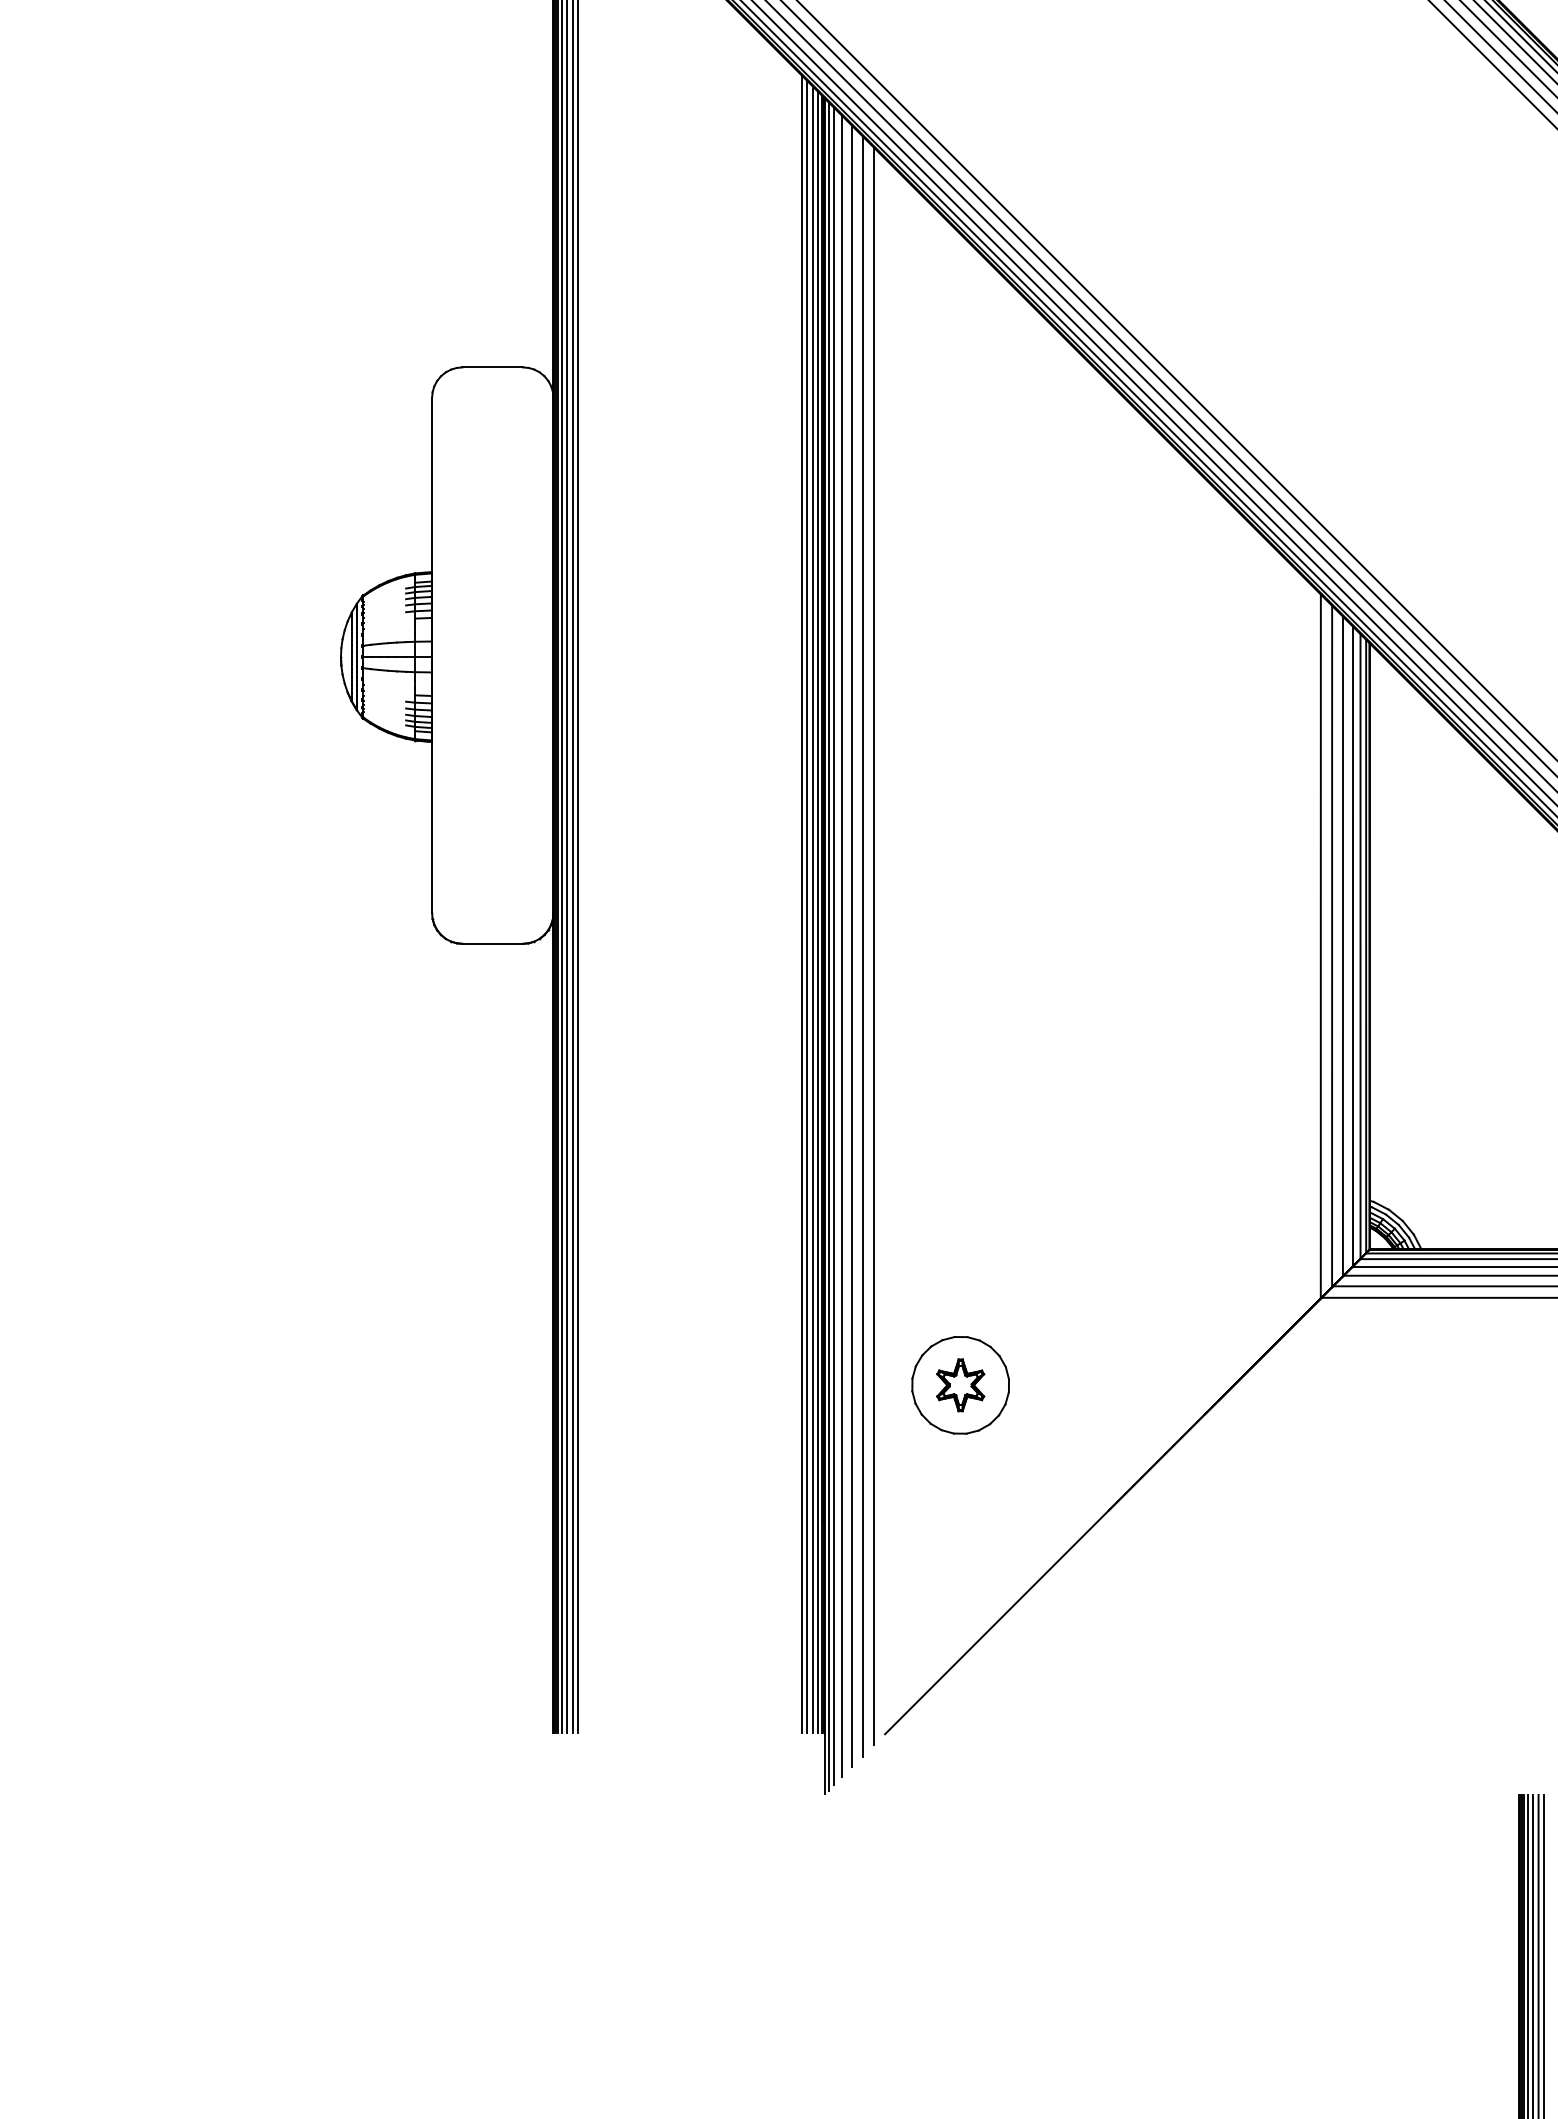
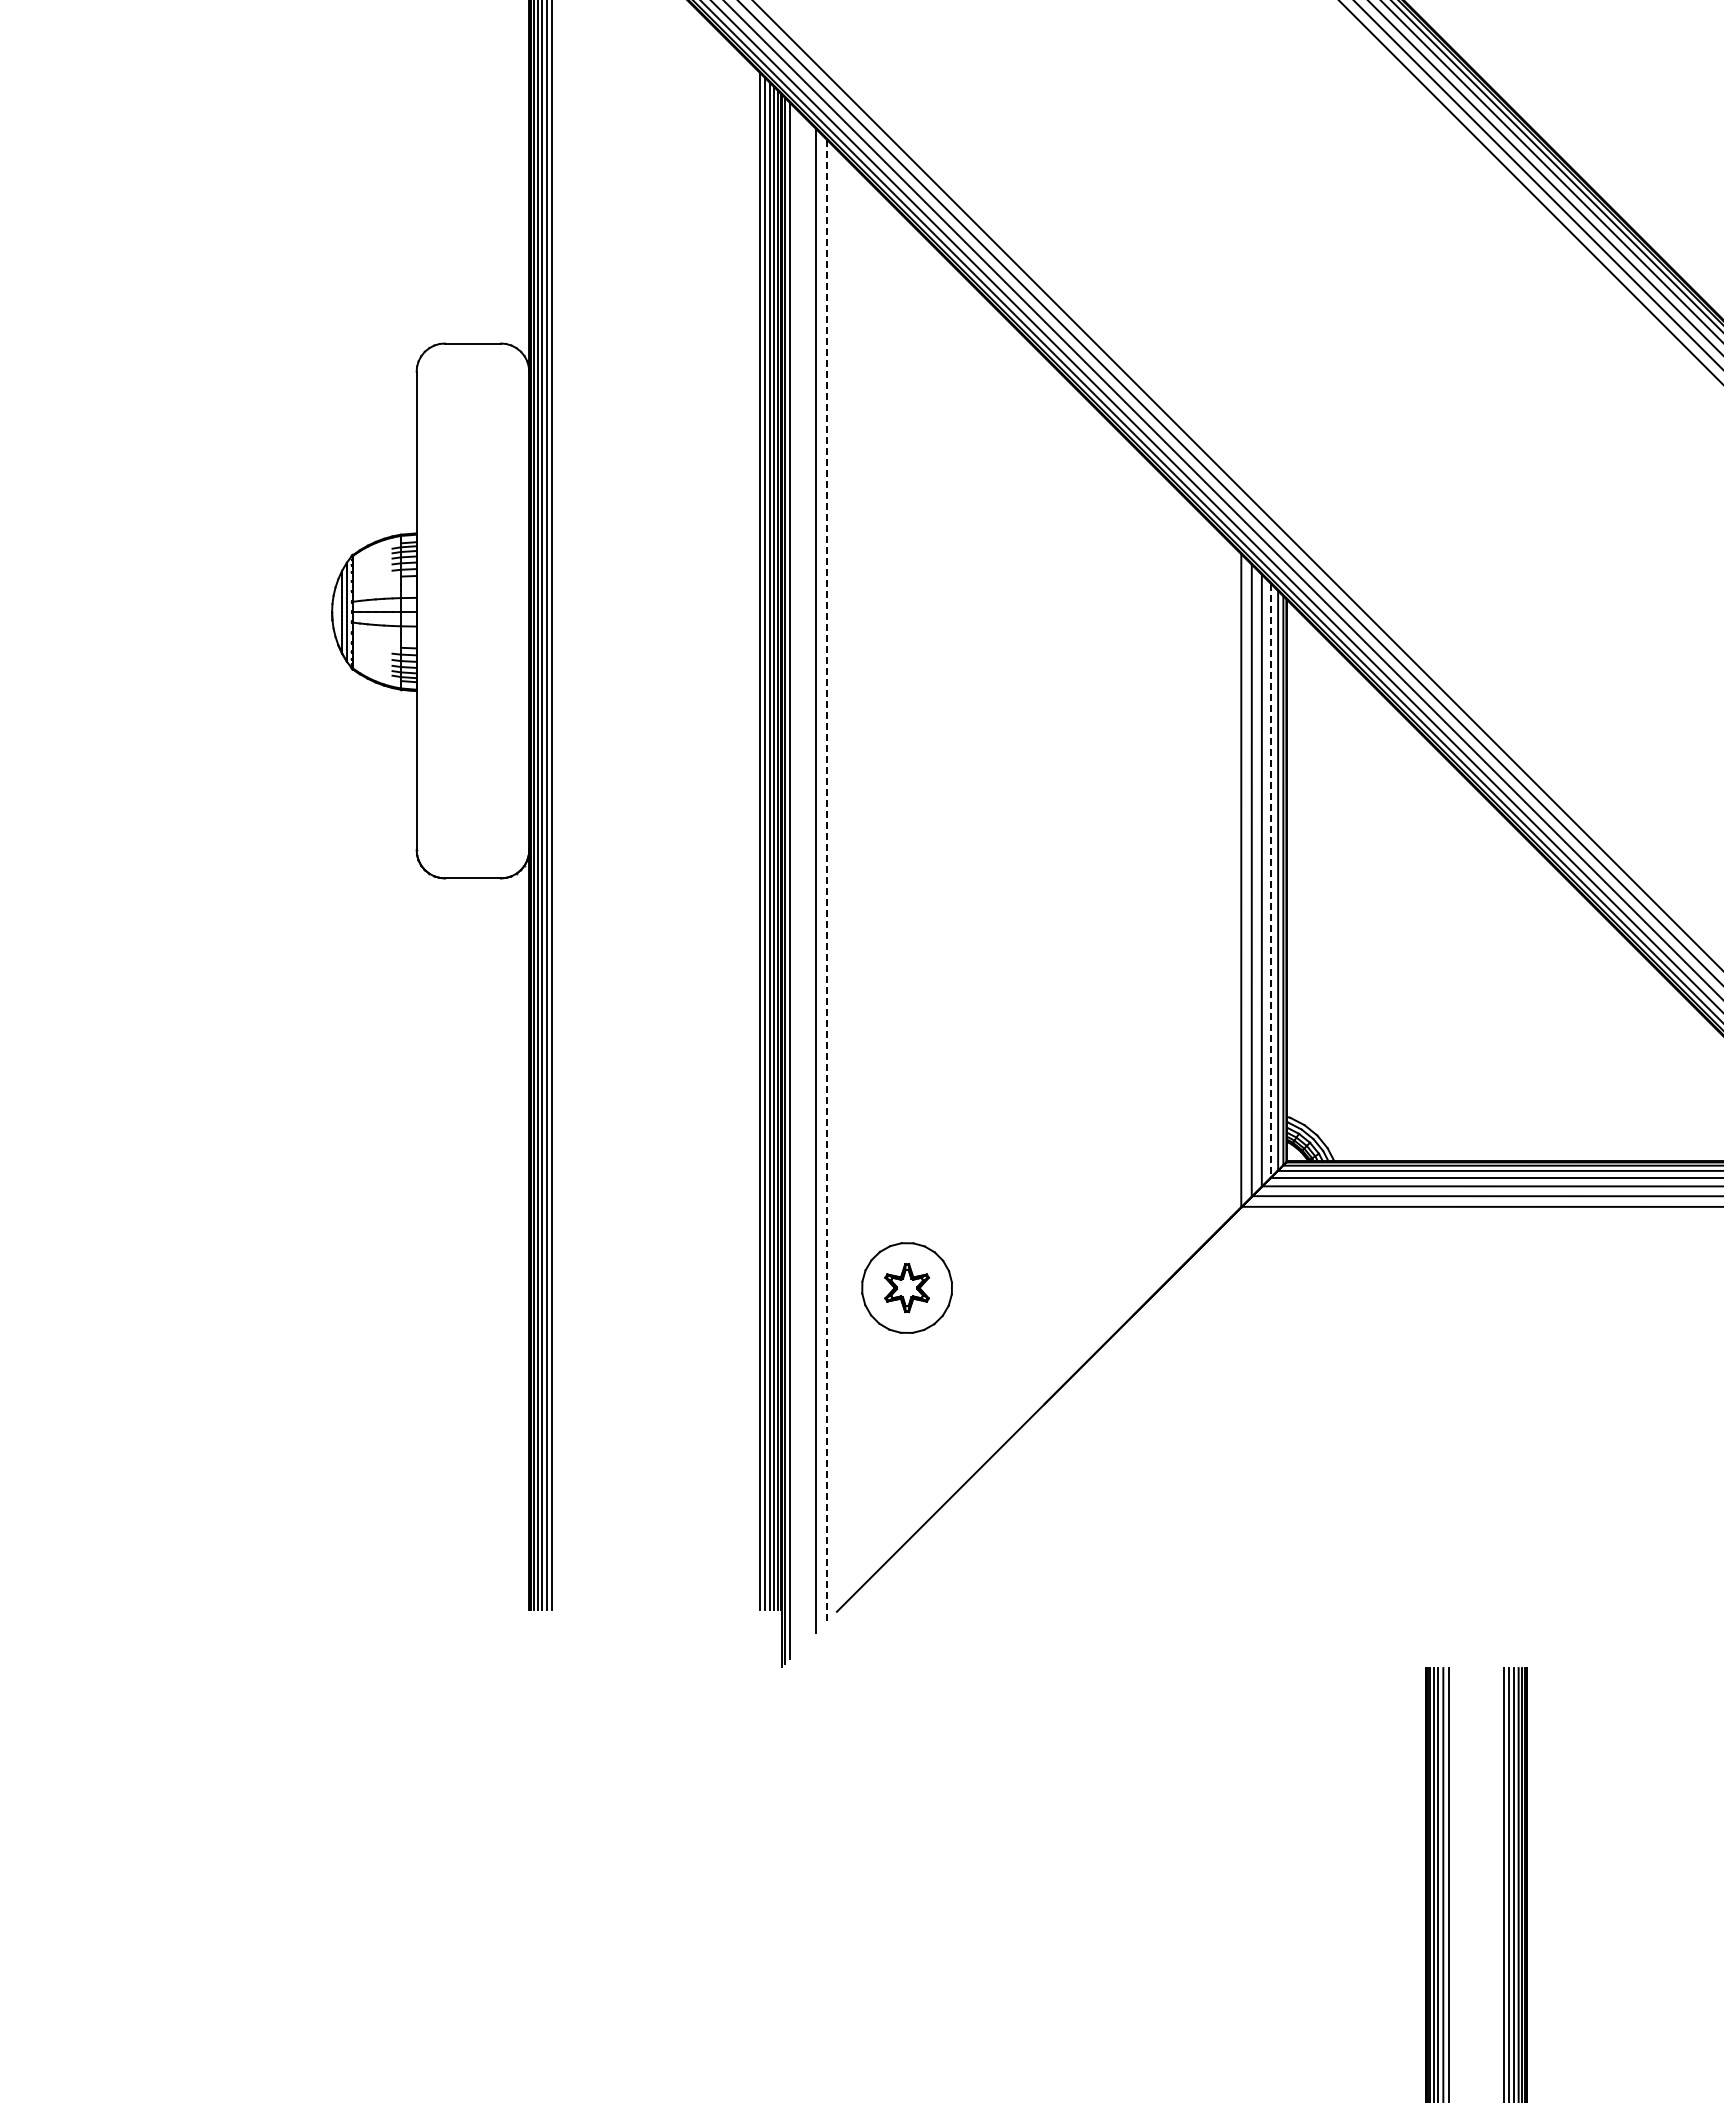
line: (842, 946) -> (797, 880), removed
line: (852, 946) -> (806, 880), removed
line: (873, 947) -> (826, 881), solid -> dashed
line: (1352, 947) -> (1270, 881), solid -> dashed

